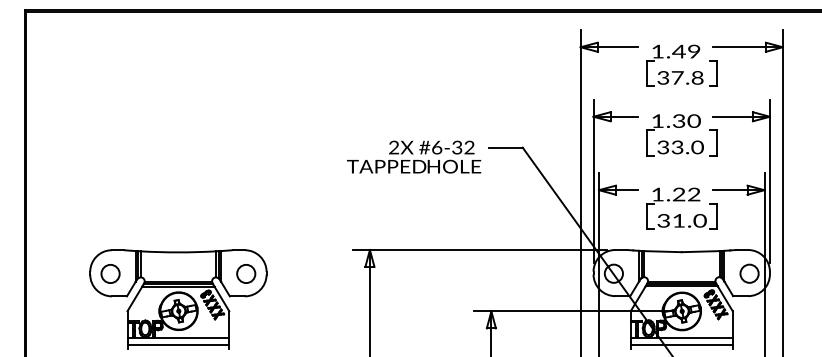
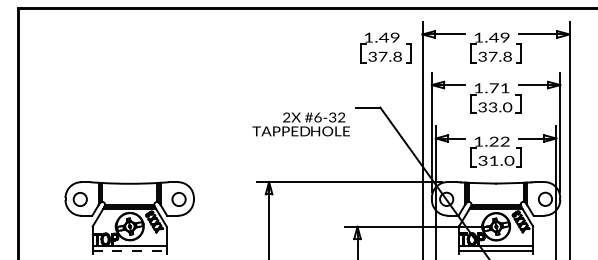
part: (529, 65) -> (385, 47), added
text: (686, 121) -> (499, 88), 1.30 -> 1.71
text: (413, 157) -> (300, 124), moved
line: (179, 345) -> (130, 251), solid -> dashed

